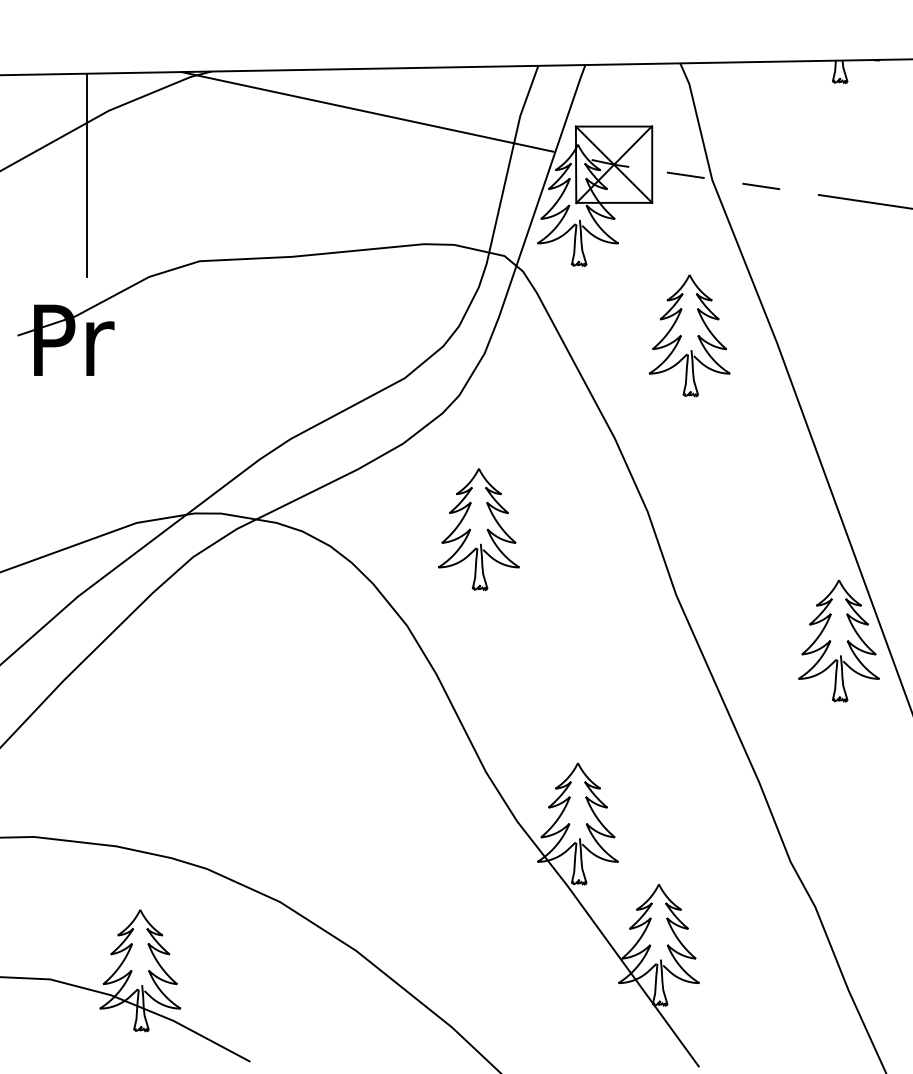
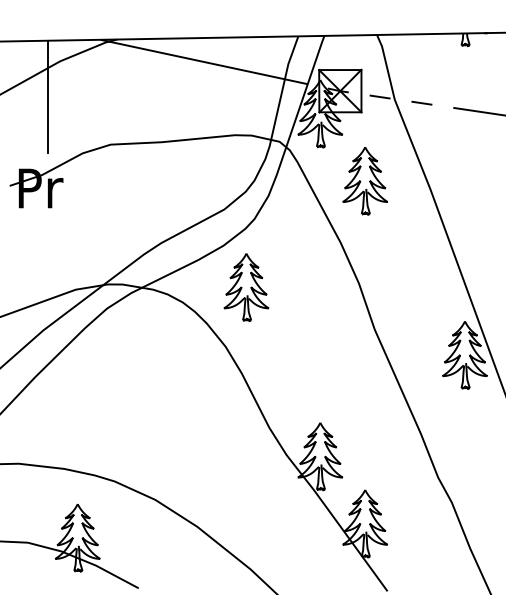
part: (688, 336) -> (364, 181), moved
part: (479, 529) -> (246, 287), moved

